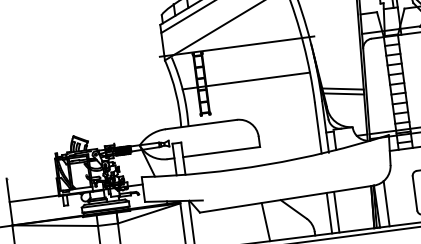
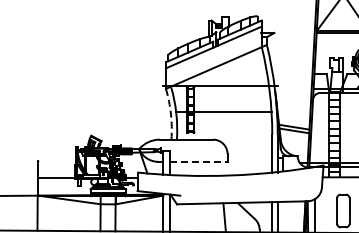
arc: (175, 93) -> (170, 114), solid -> dashed
line: (221, 151) -> (198, 161), solid -> dashed

